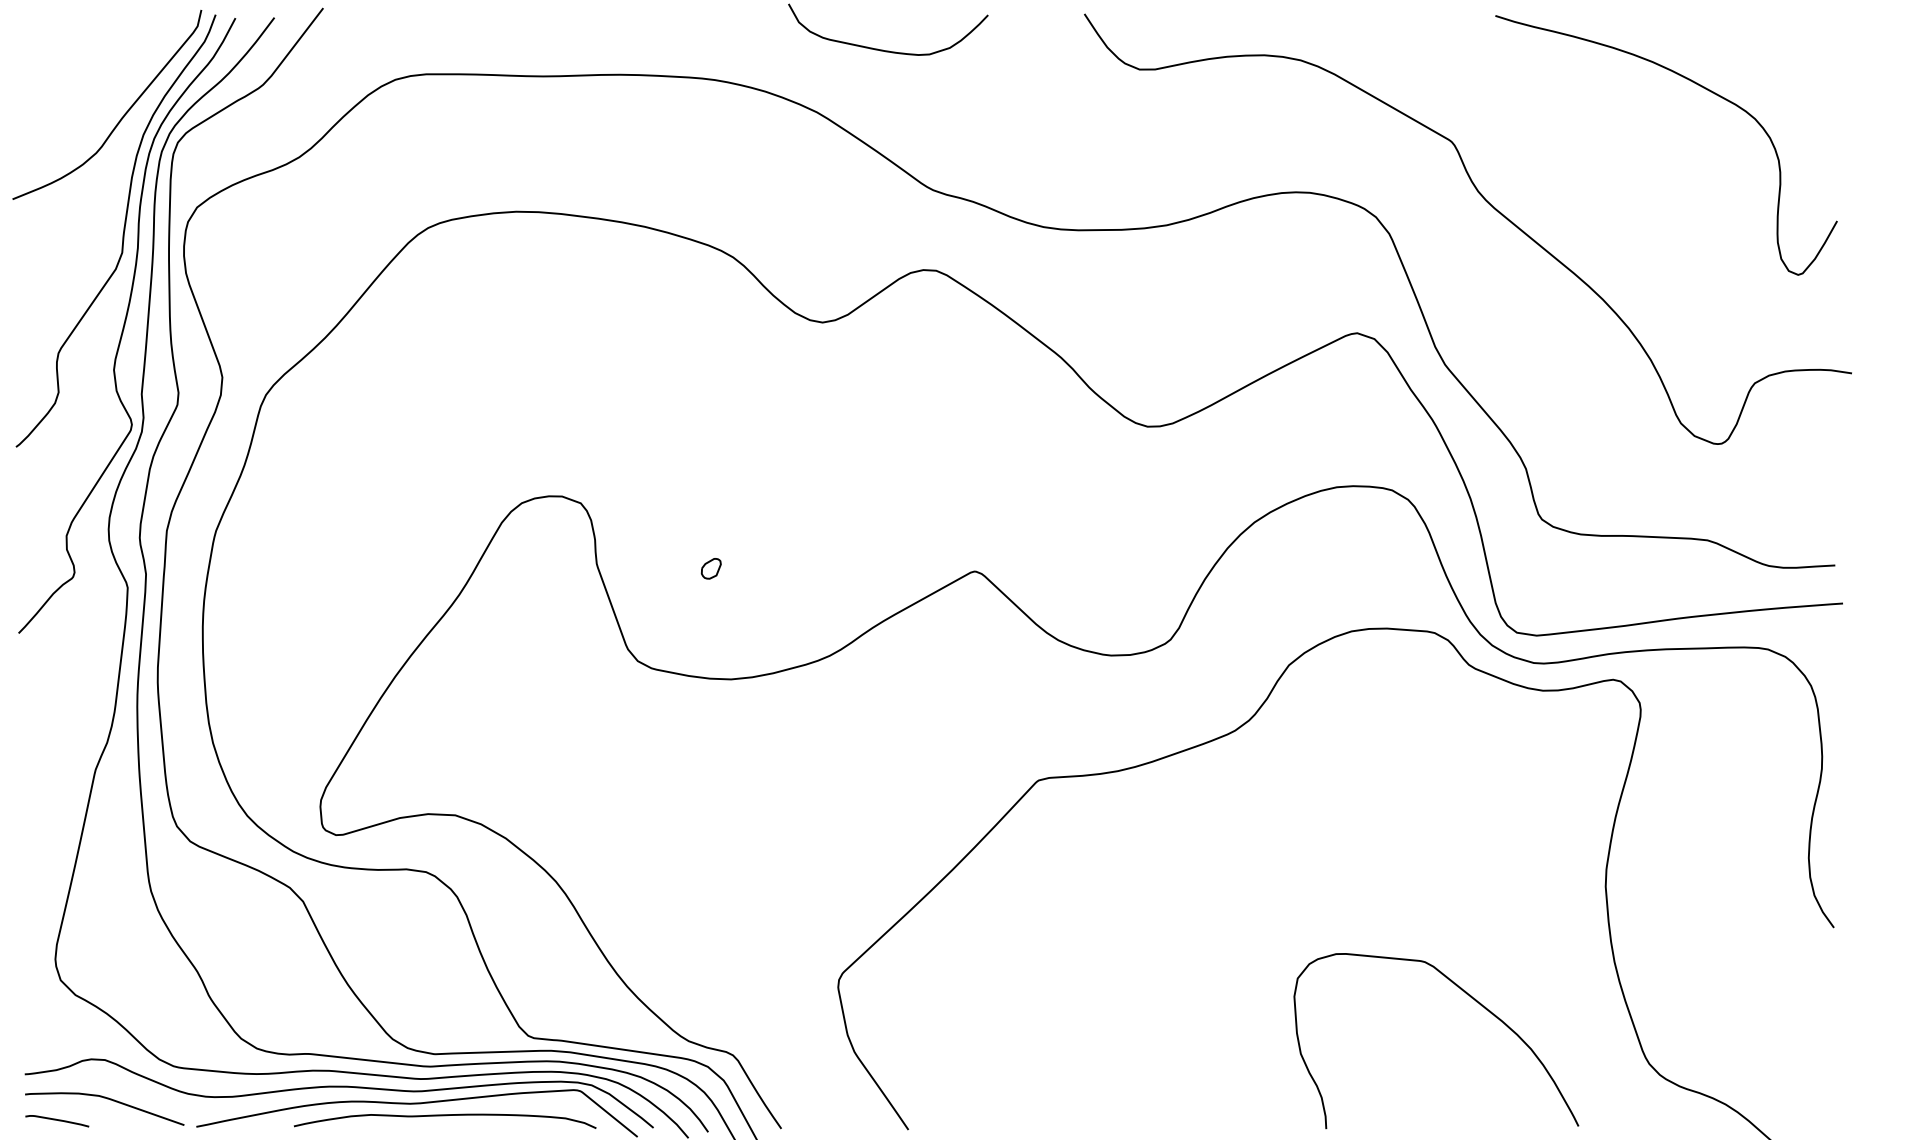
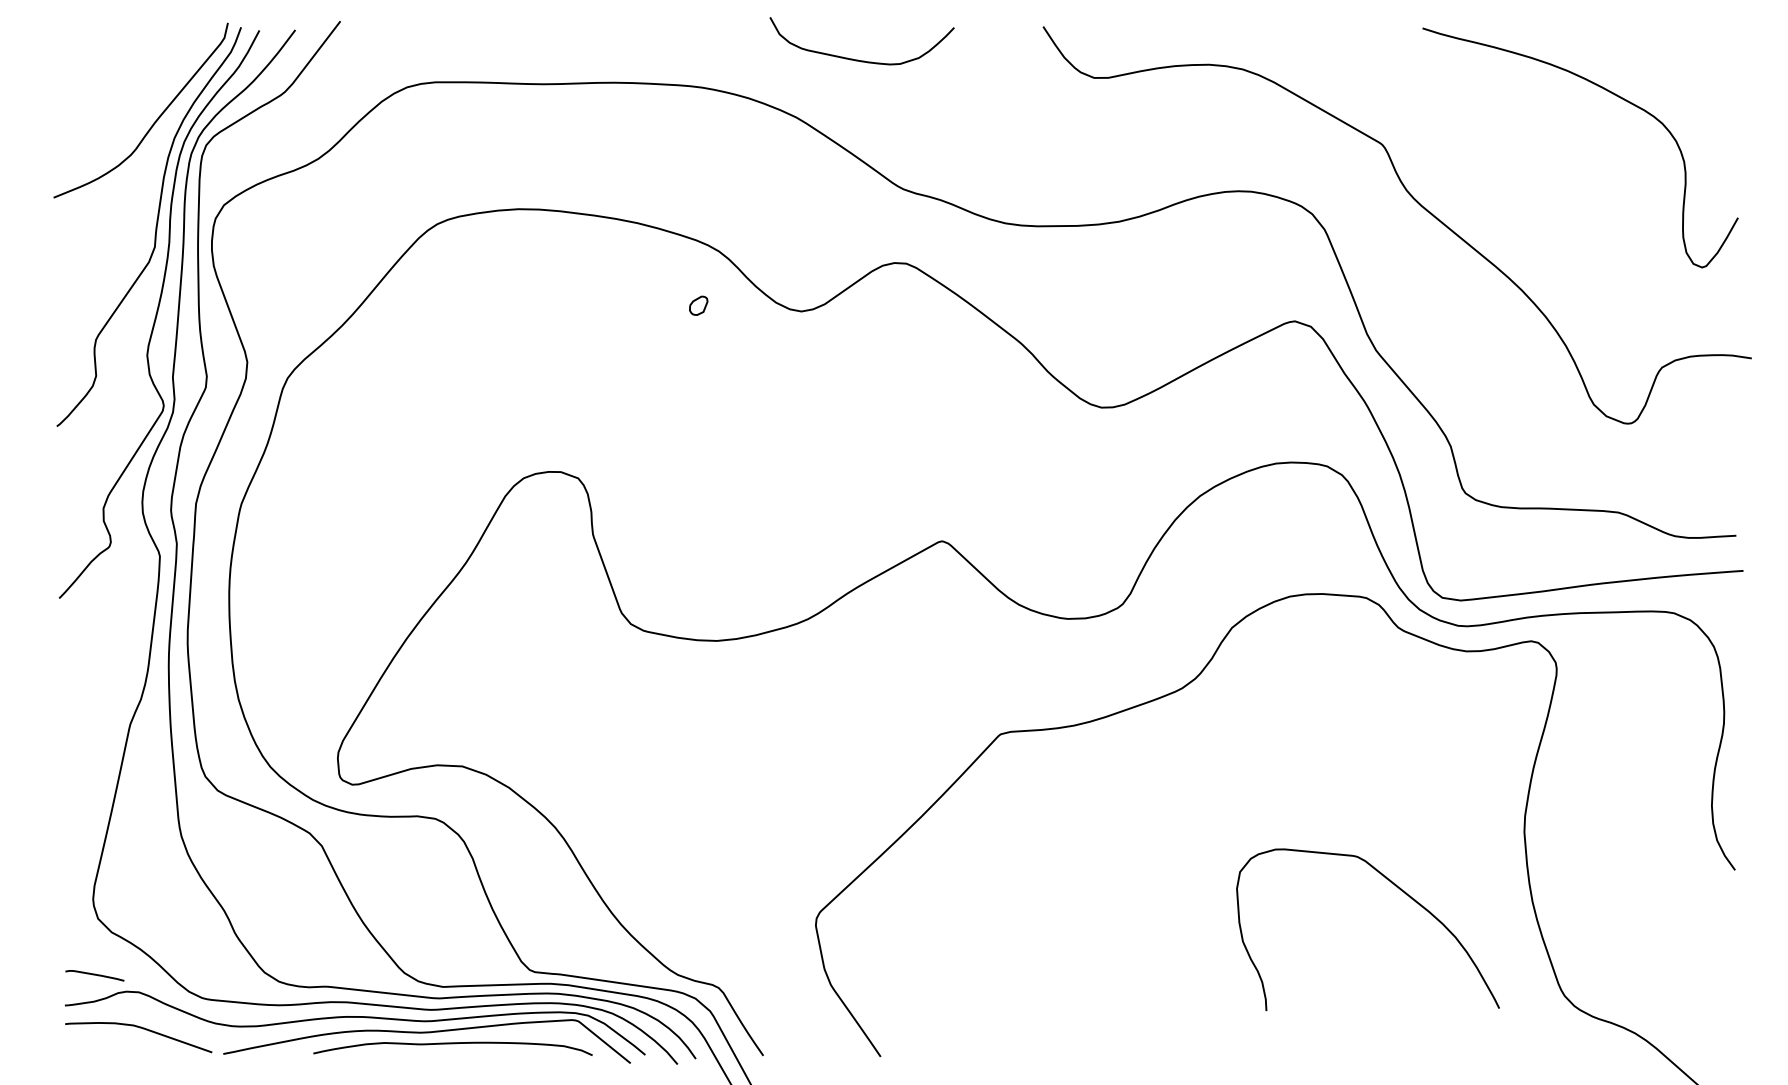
part: (711, 568) -> (698, 305), moved
curve: (1472, 999) -> (1401, 891), moved
curve: (56, 1120) -> (94, 975), moved

